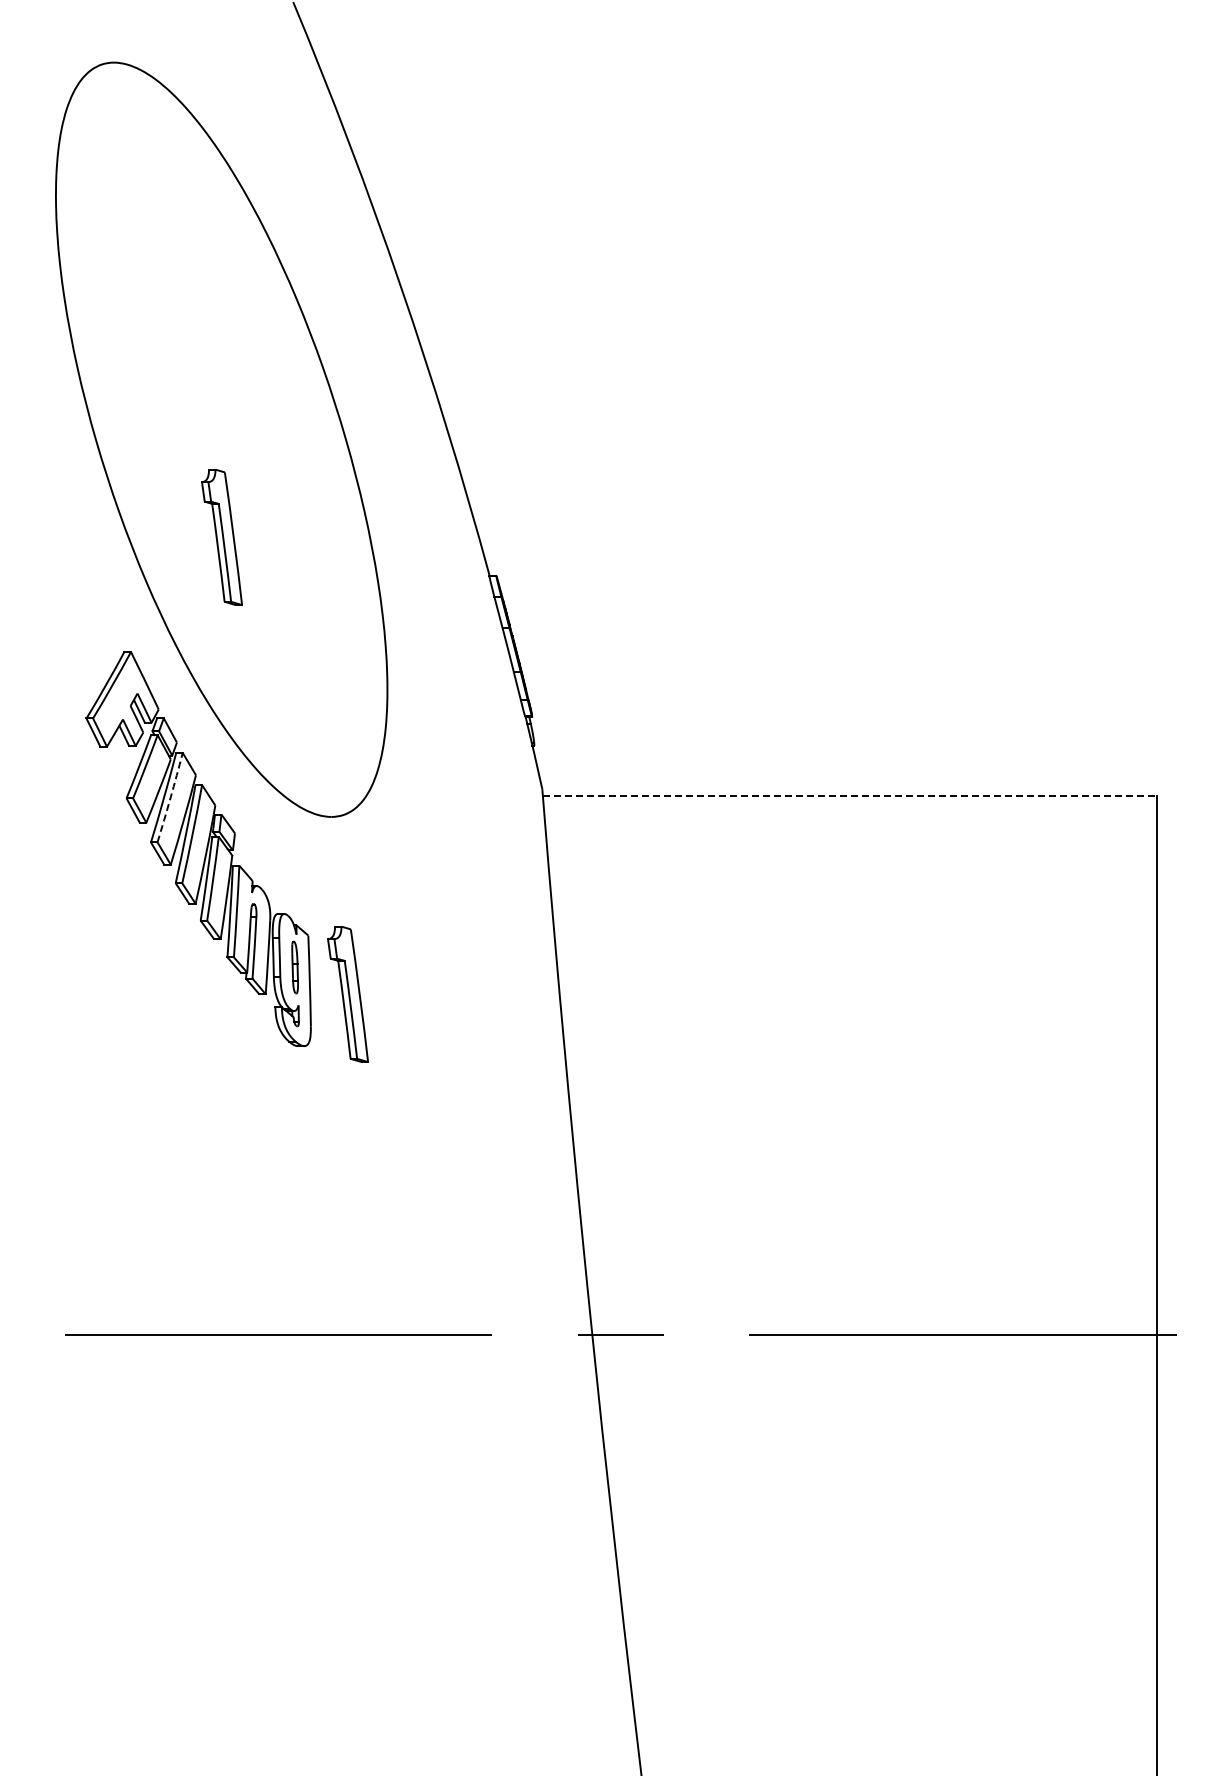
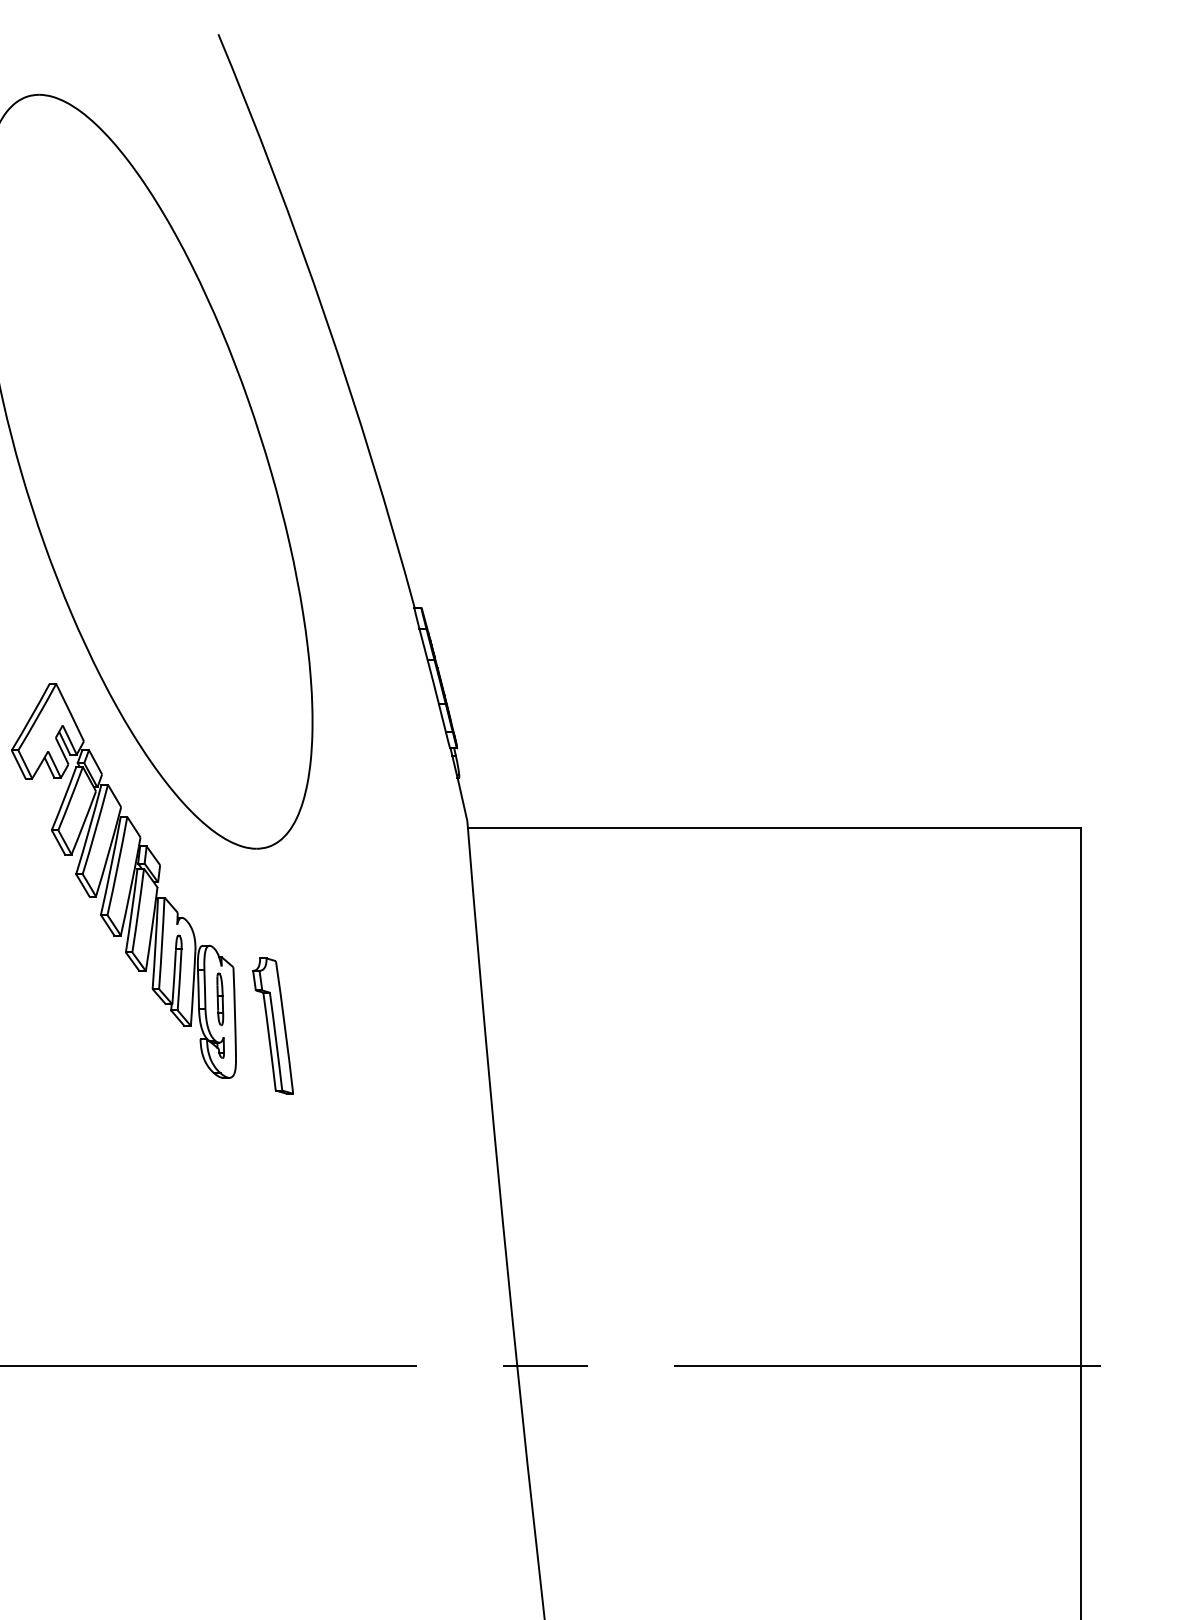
part: (221, 537) -> (146, 569), removed
line: (849, 795) -> (774, 827), dashed -> solid
arc: (170, 797) -> (95, 829), dashed -> solid

